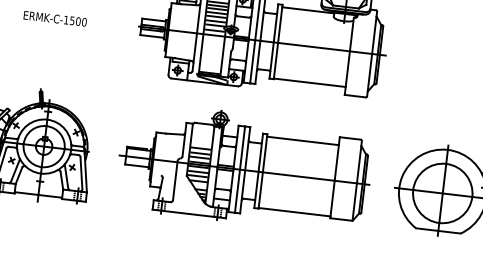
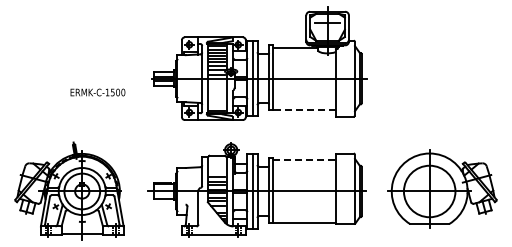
text: (54, 18) -> (97, 92), moved
line: (309, 82) -> (303, 109), solid -> dashed
line: (303, 141) -> (304, 160), solid -> dashed

